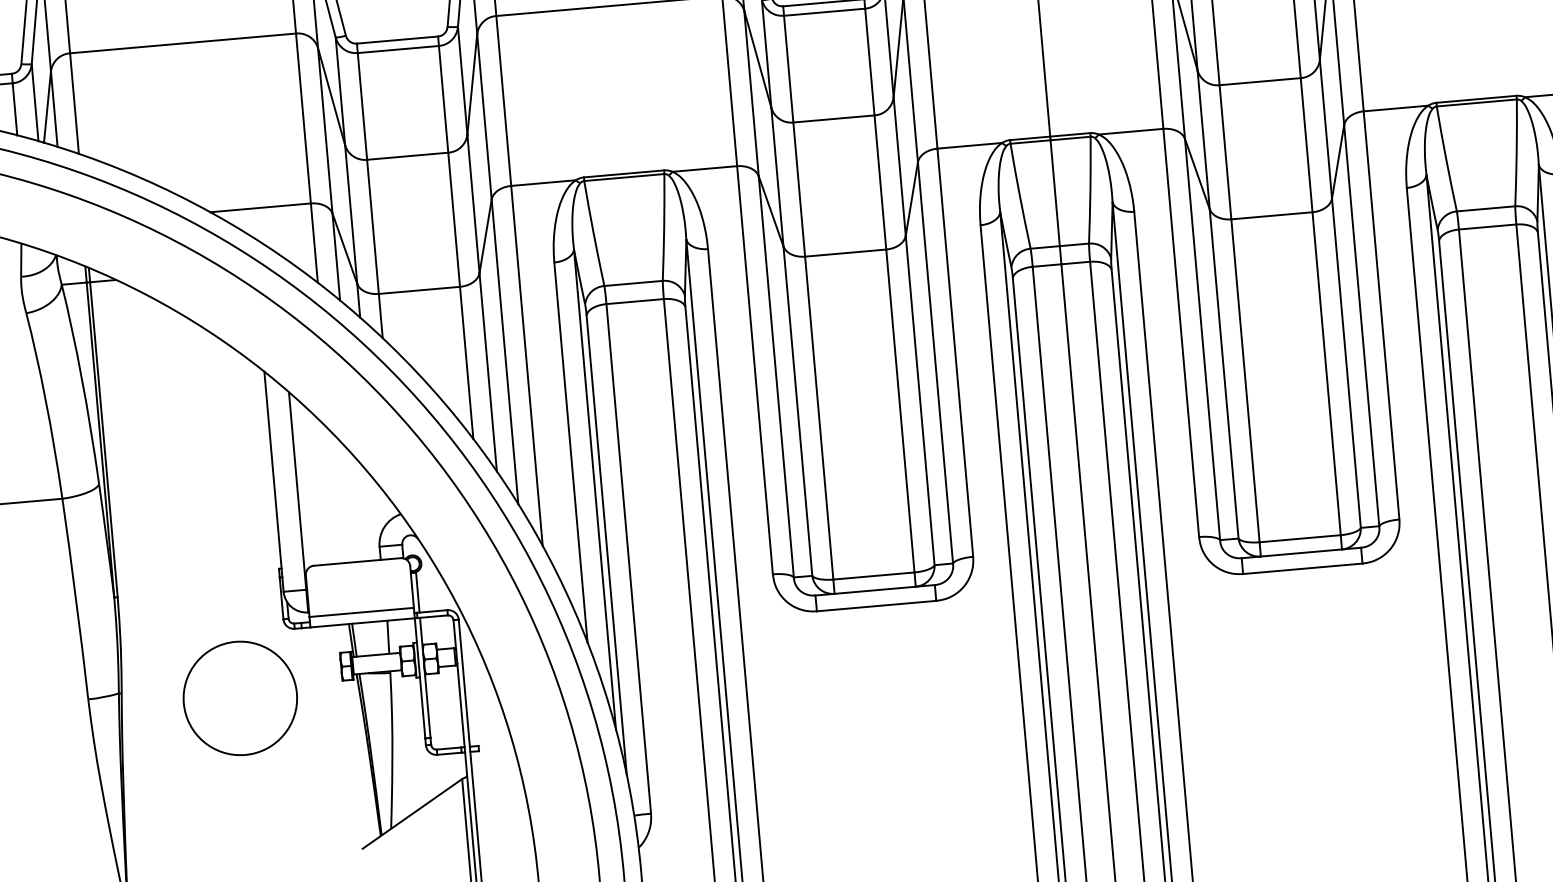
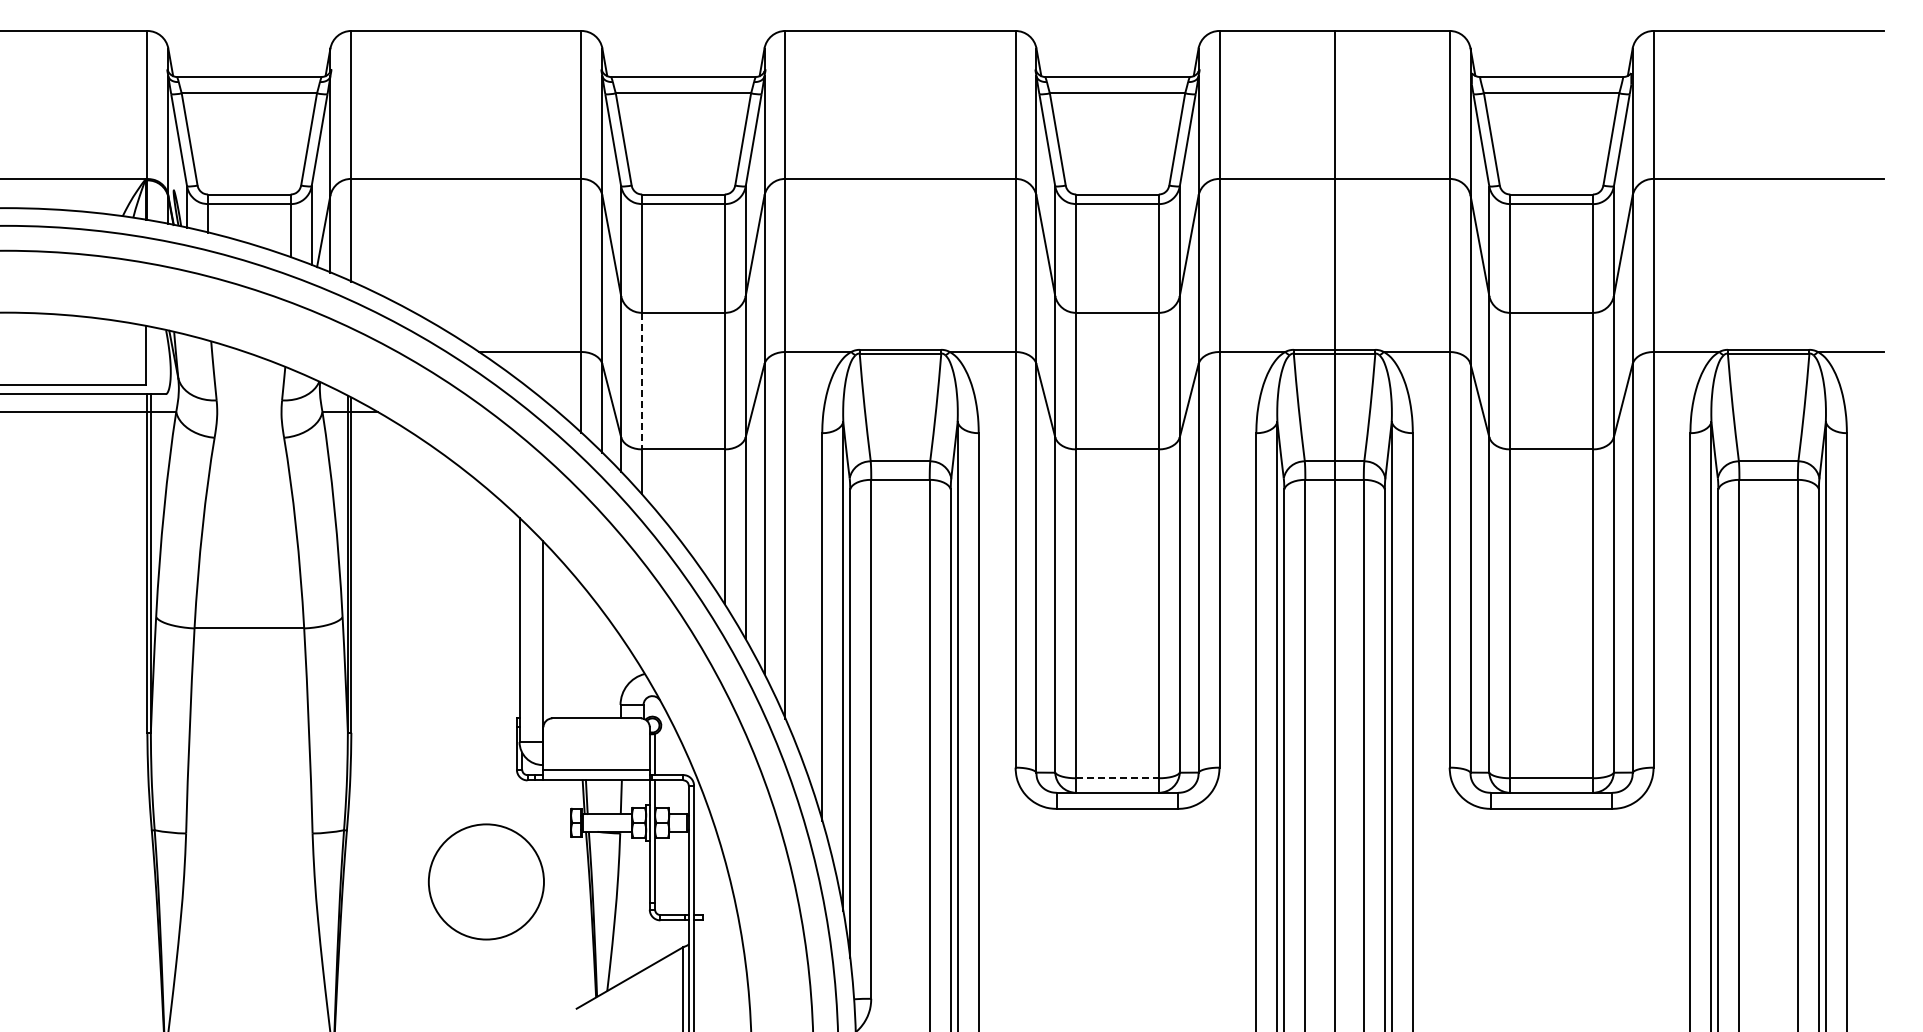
line: (373, 227) -> (642, 381), solid -> dashed
line: (874, 576) -> (1118, 778), solid -> dashed
circle: (240, 697) -> (486, 881), moved

